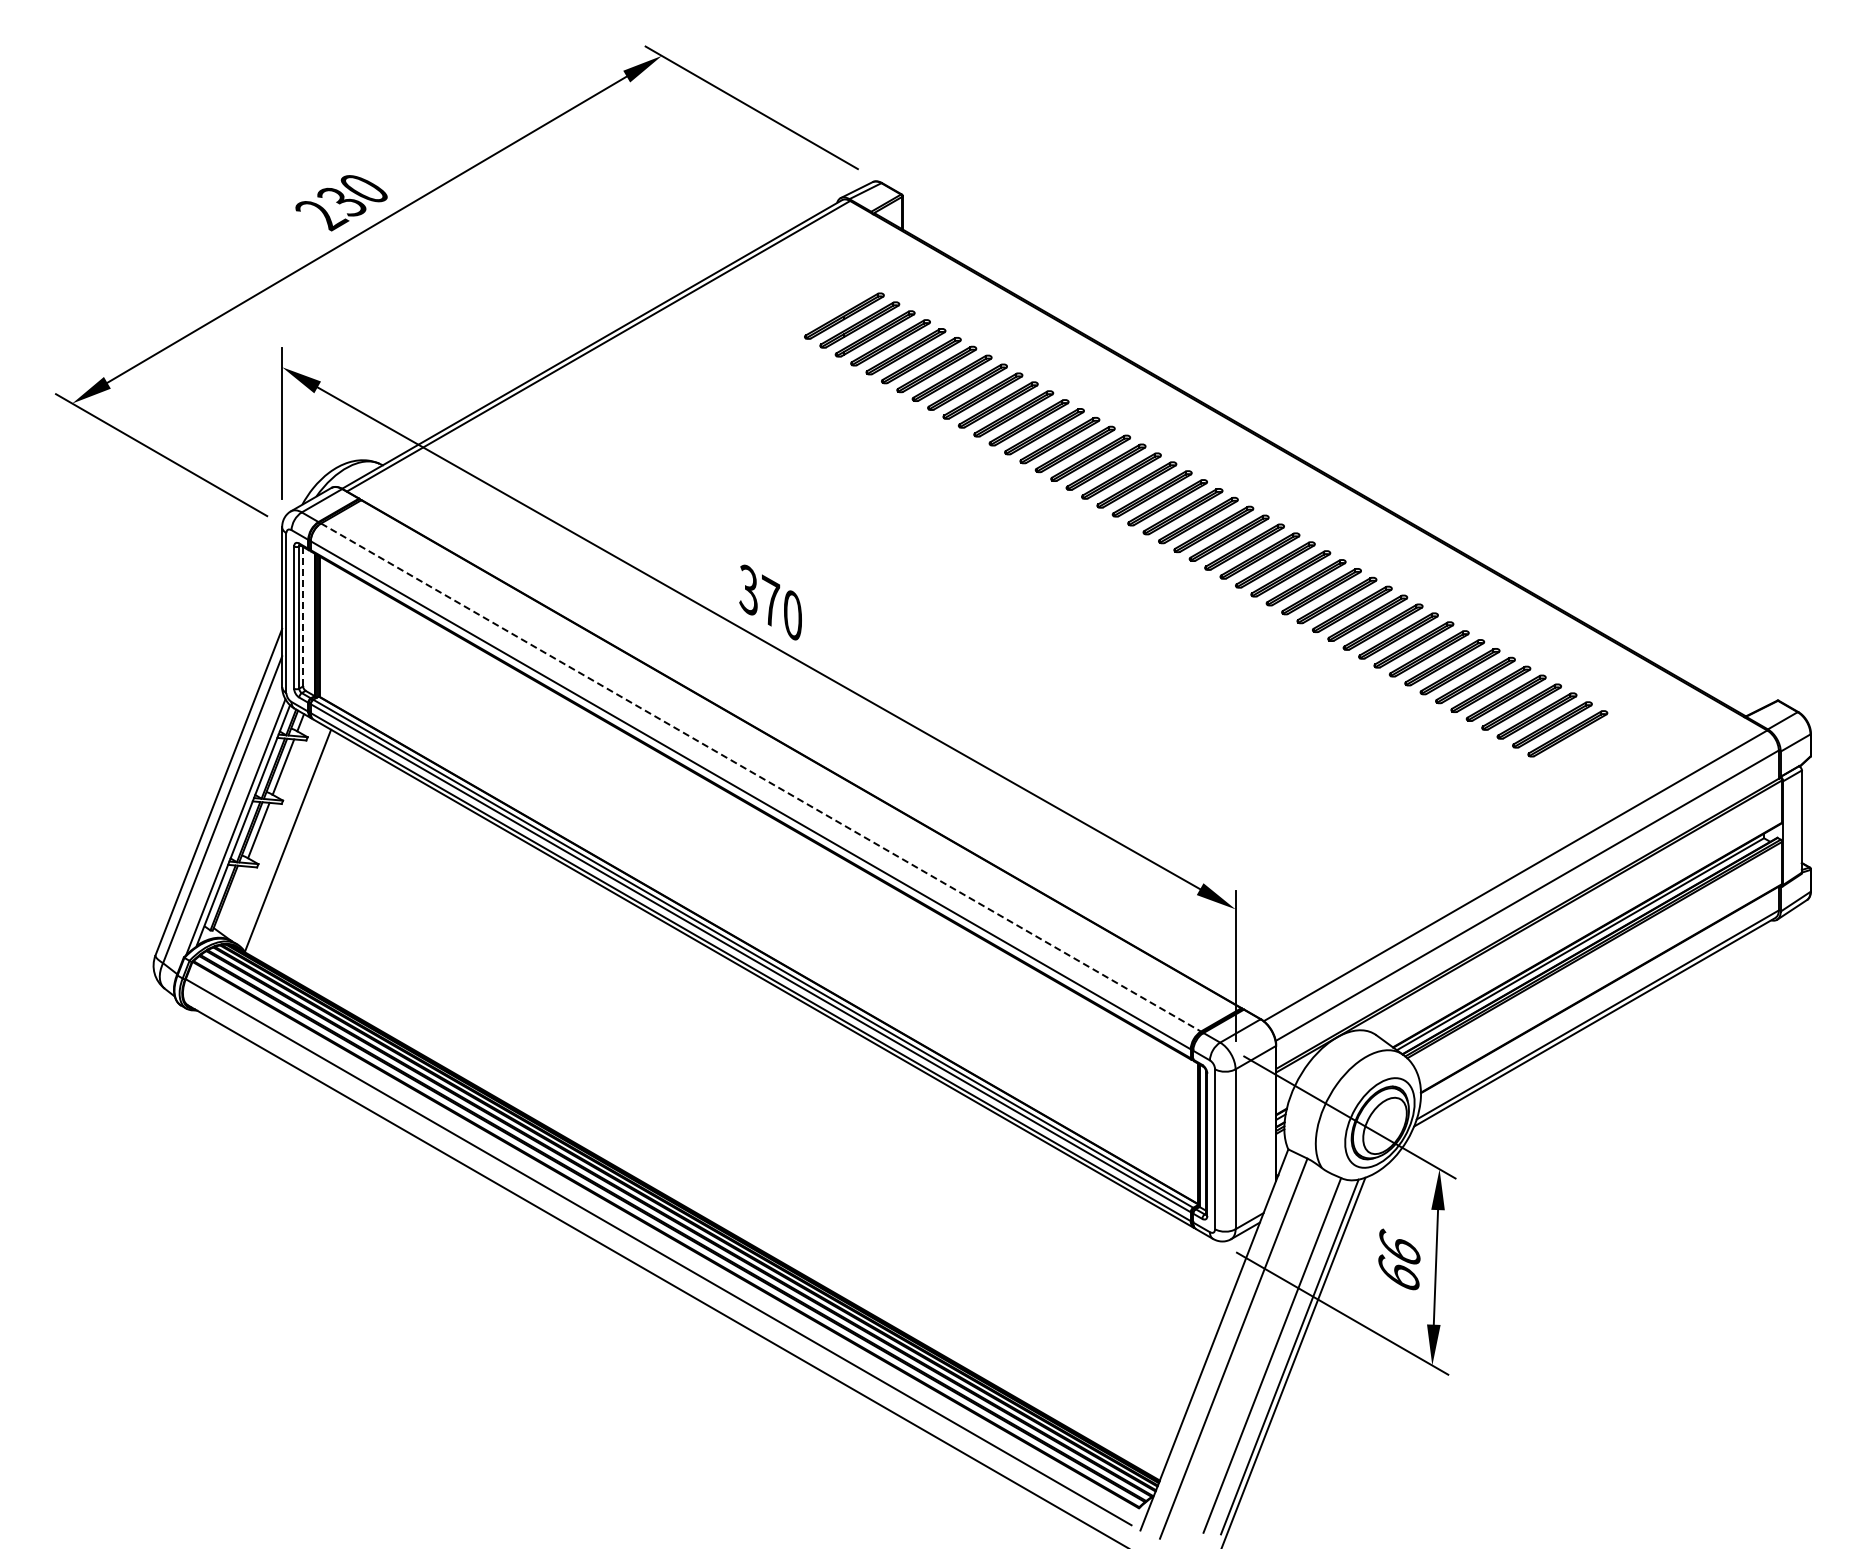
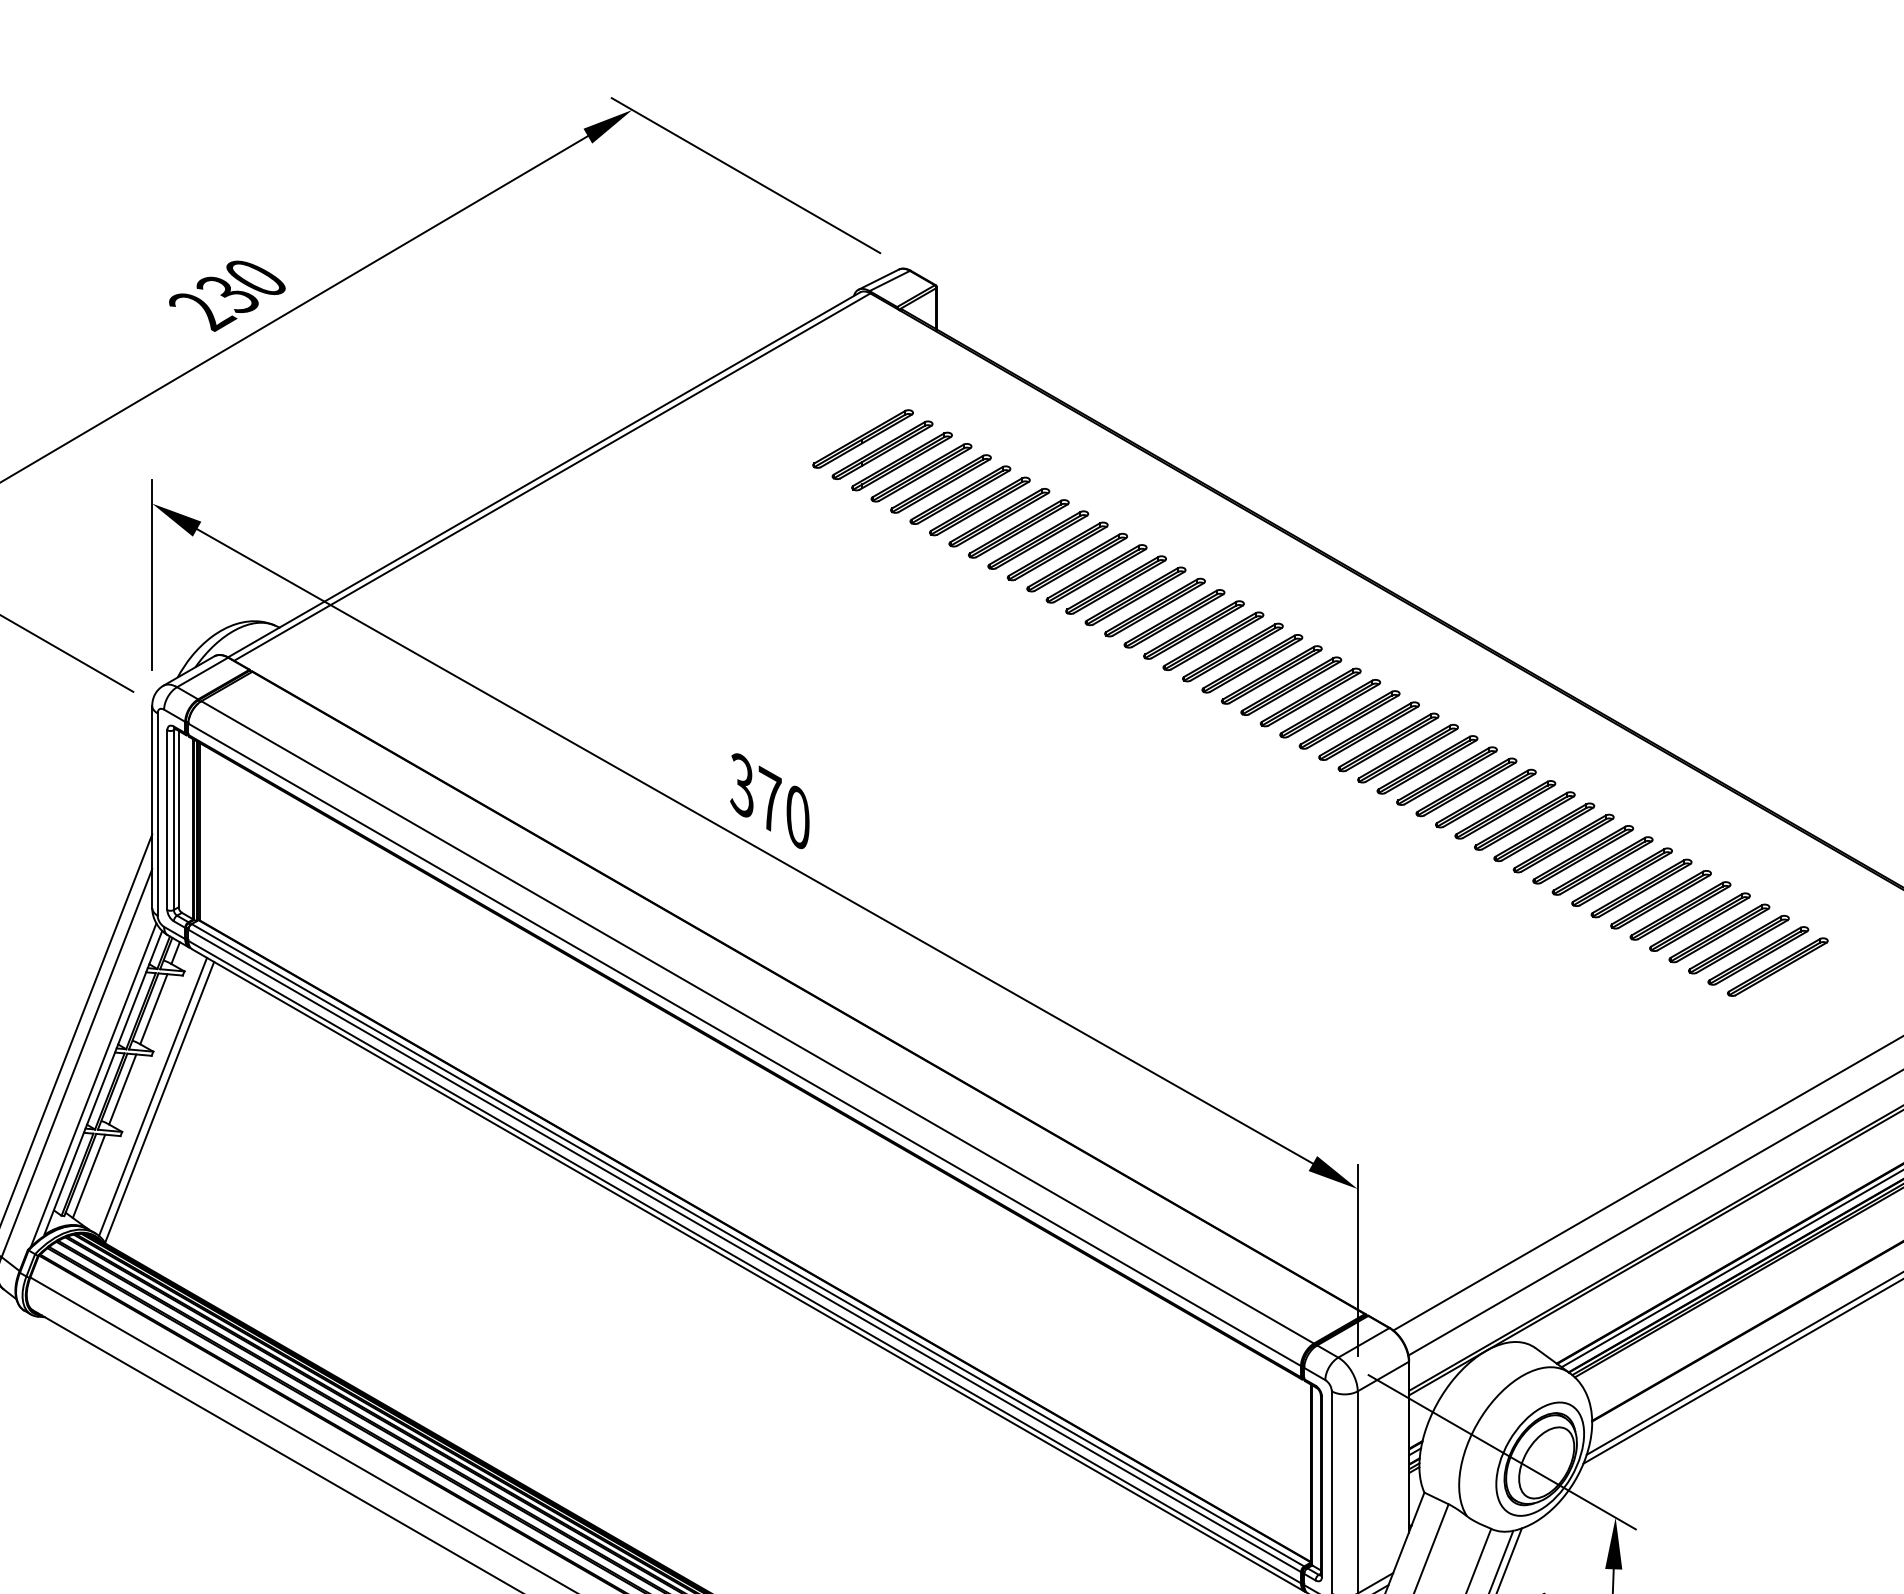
line: (303, 616) -> (179, 818), dashed -> solid
line: (761, 777) -> (758, 1022), dashed -> solid
line: (282, 836) -> (152, 1096), added
line: (231, 899) -> (88, 1176), added

